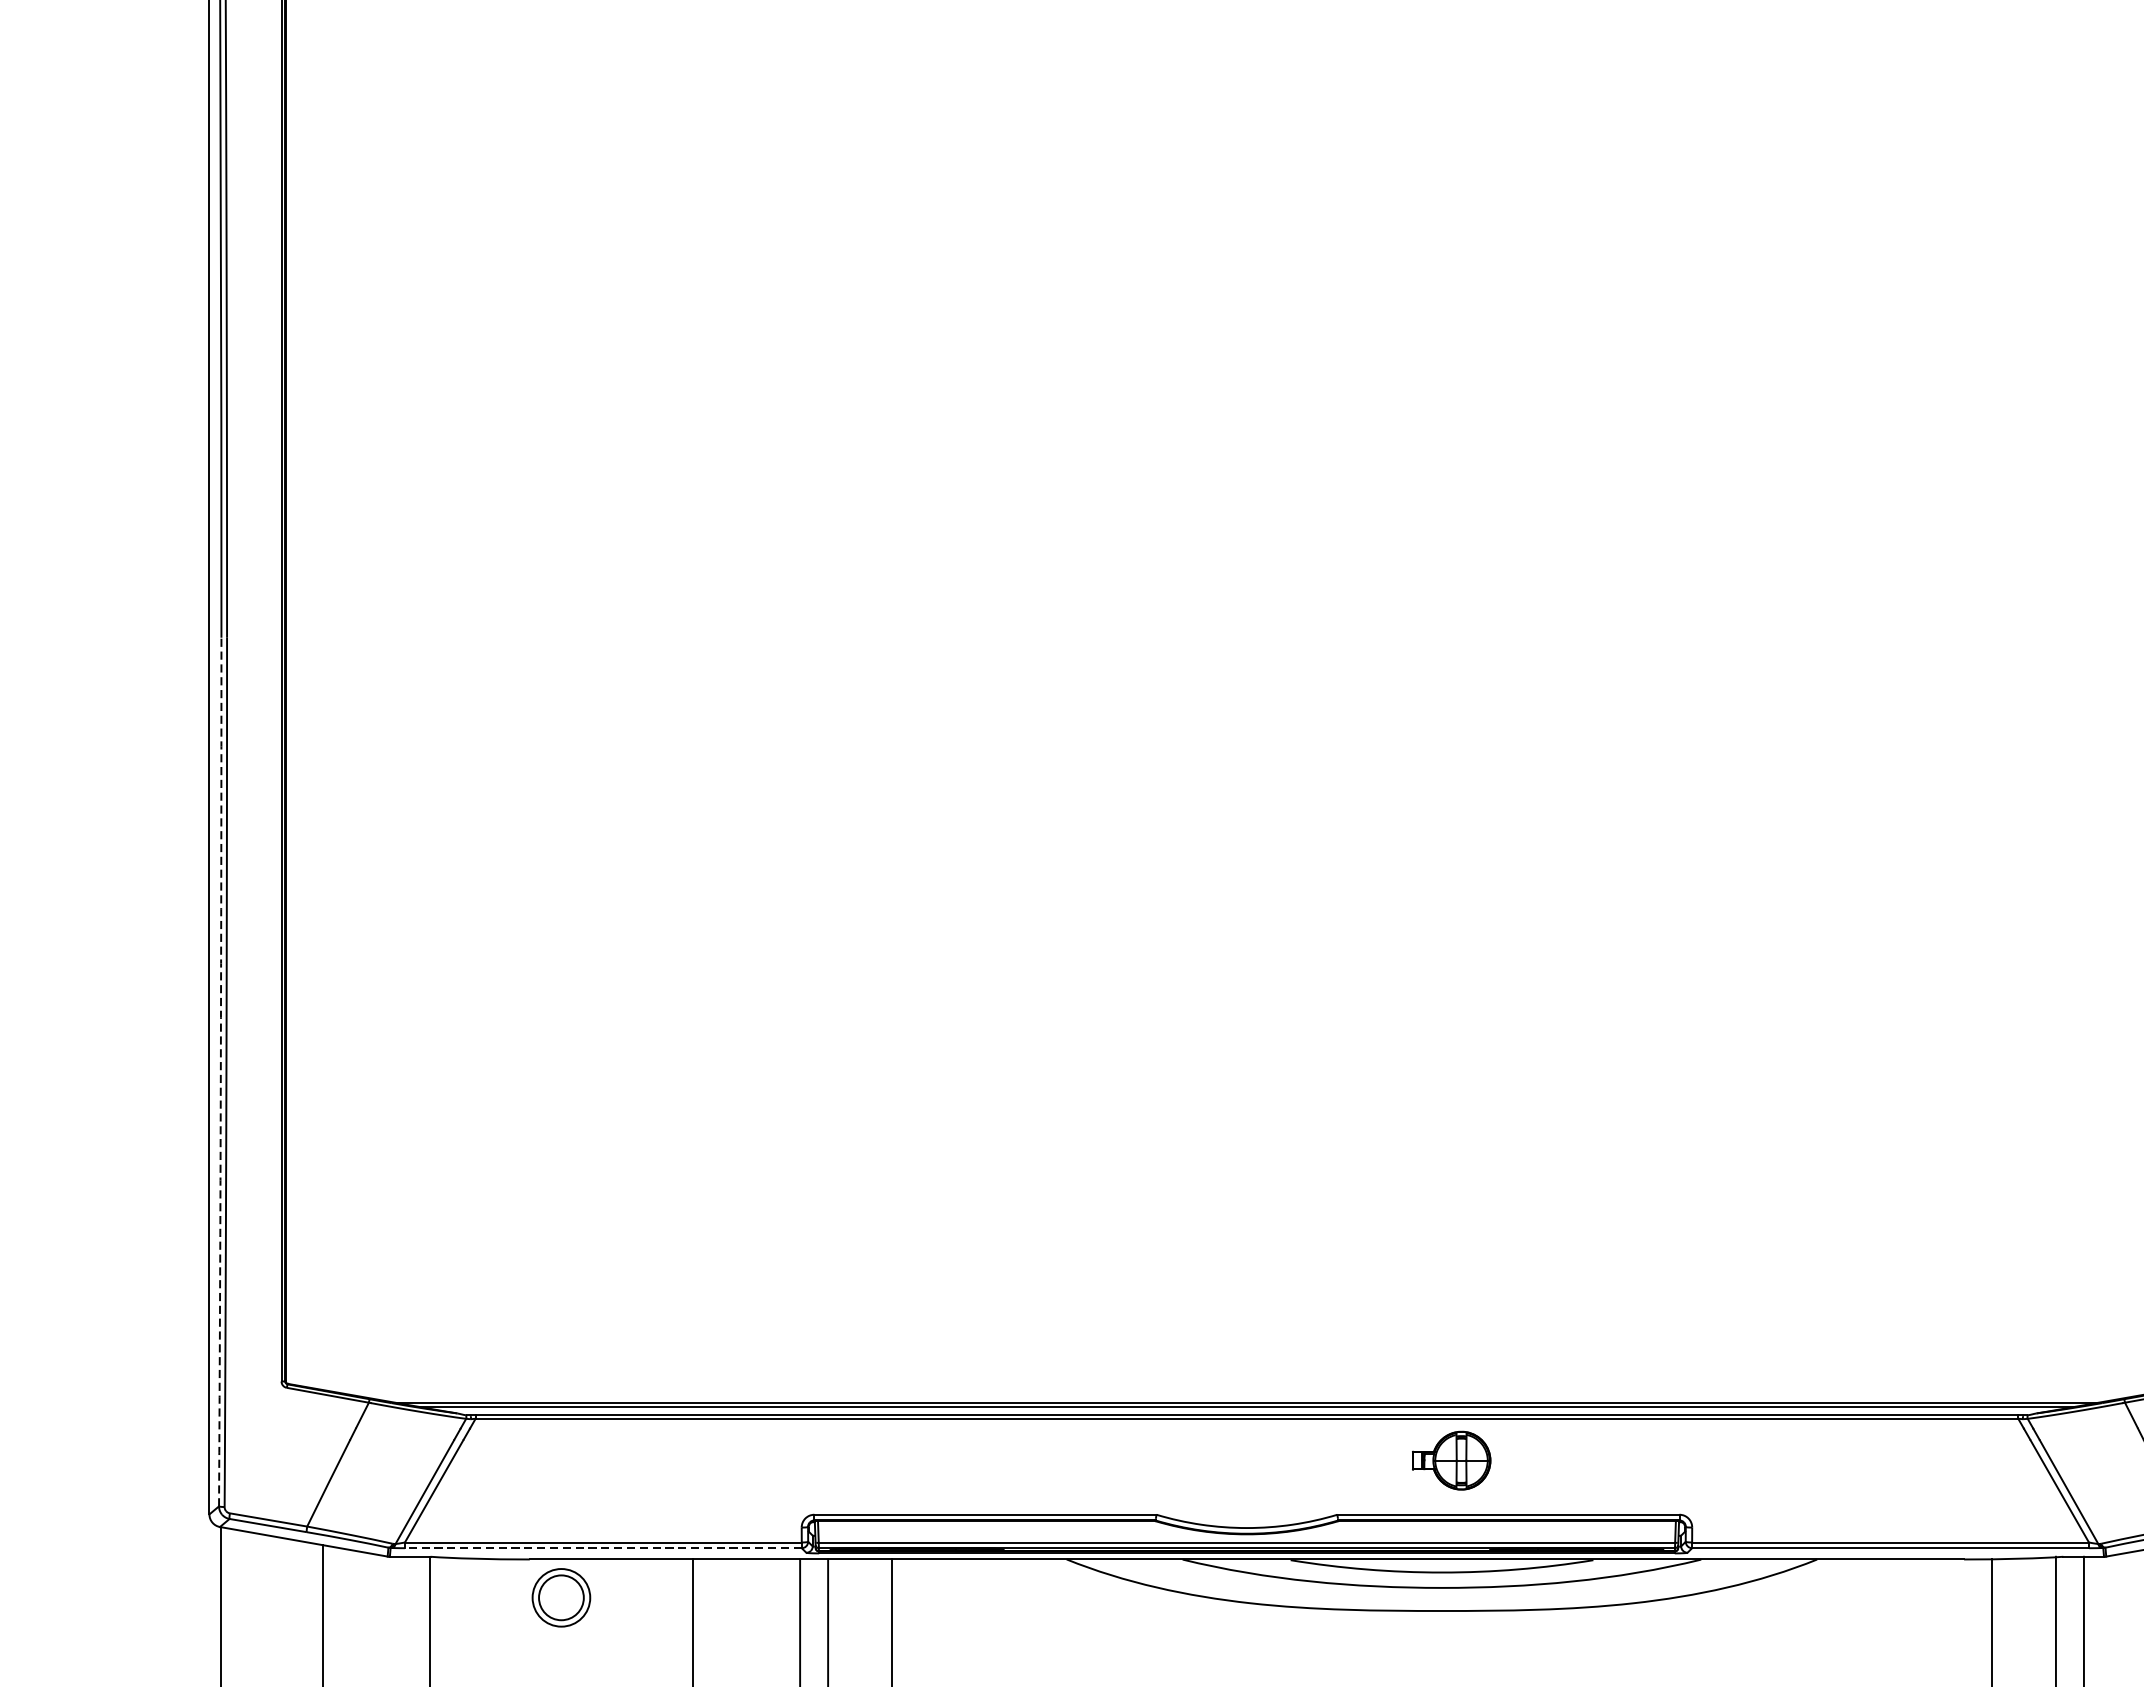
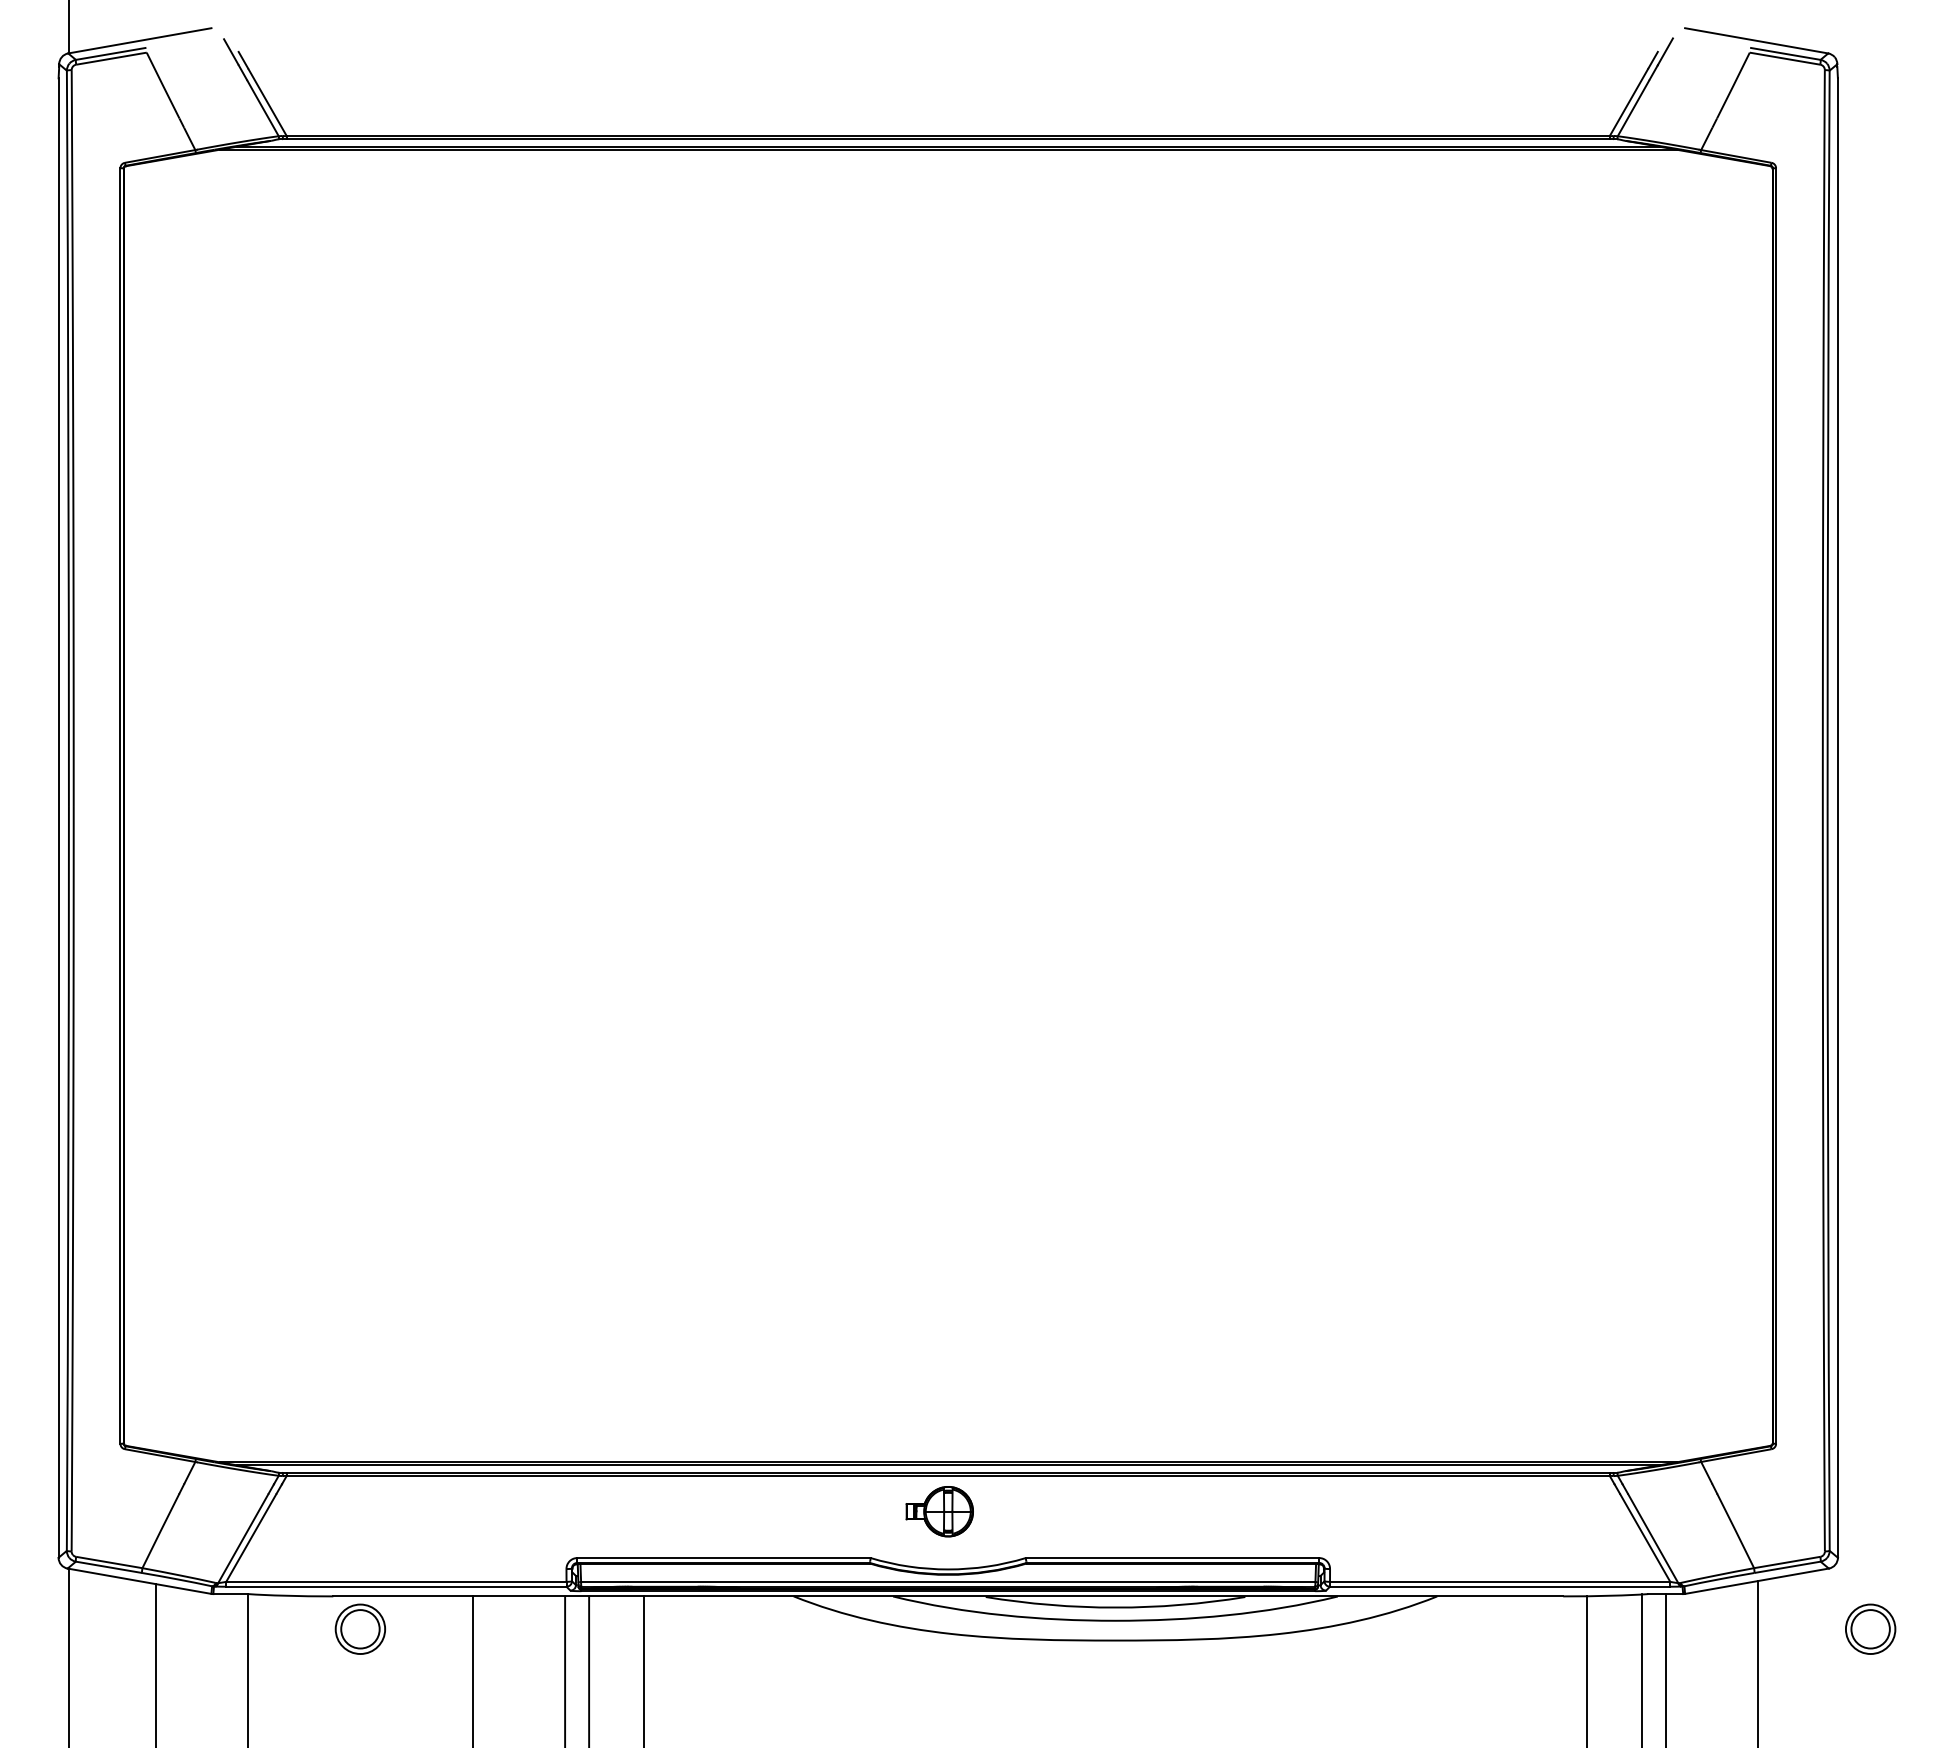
arc: (220, 1072) -> (68, 1178), dashed -> solid
part: (1451, 1460) -> (939, 1511), moved
line: (602, 1547) -> (395, 1586), dashed -> solid

